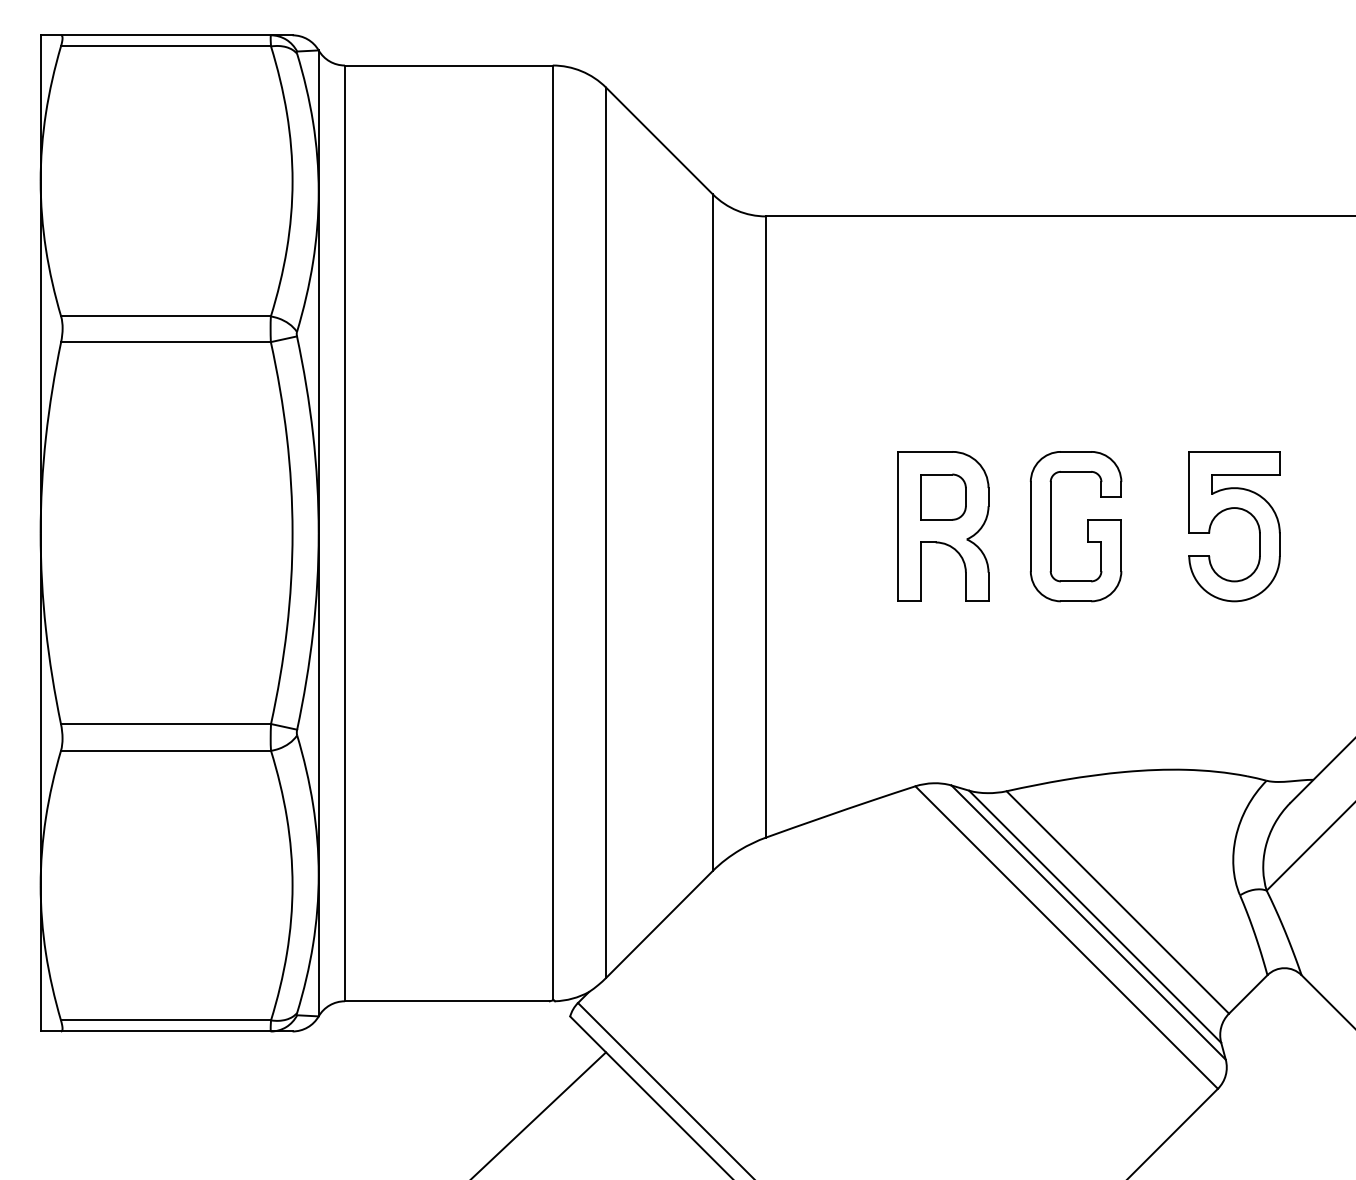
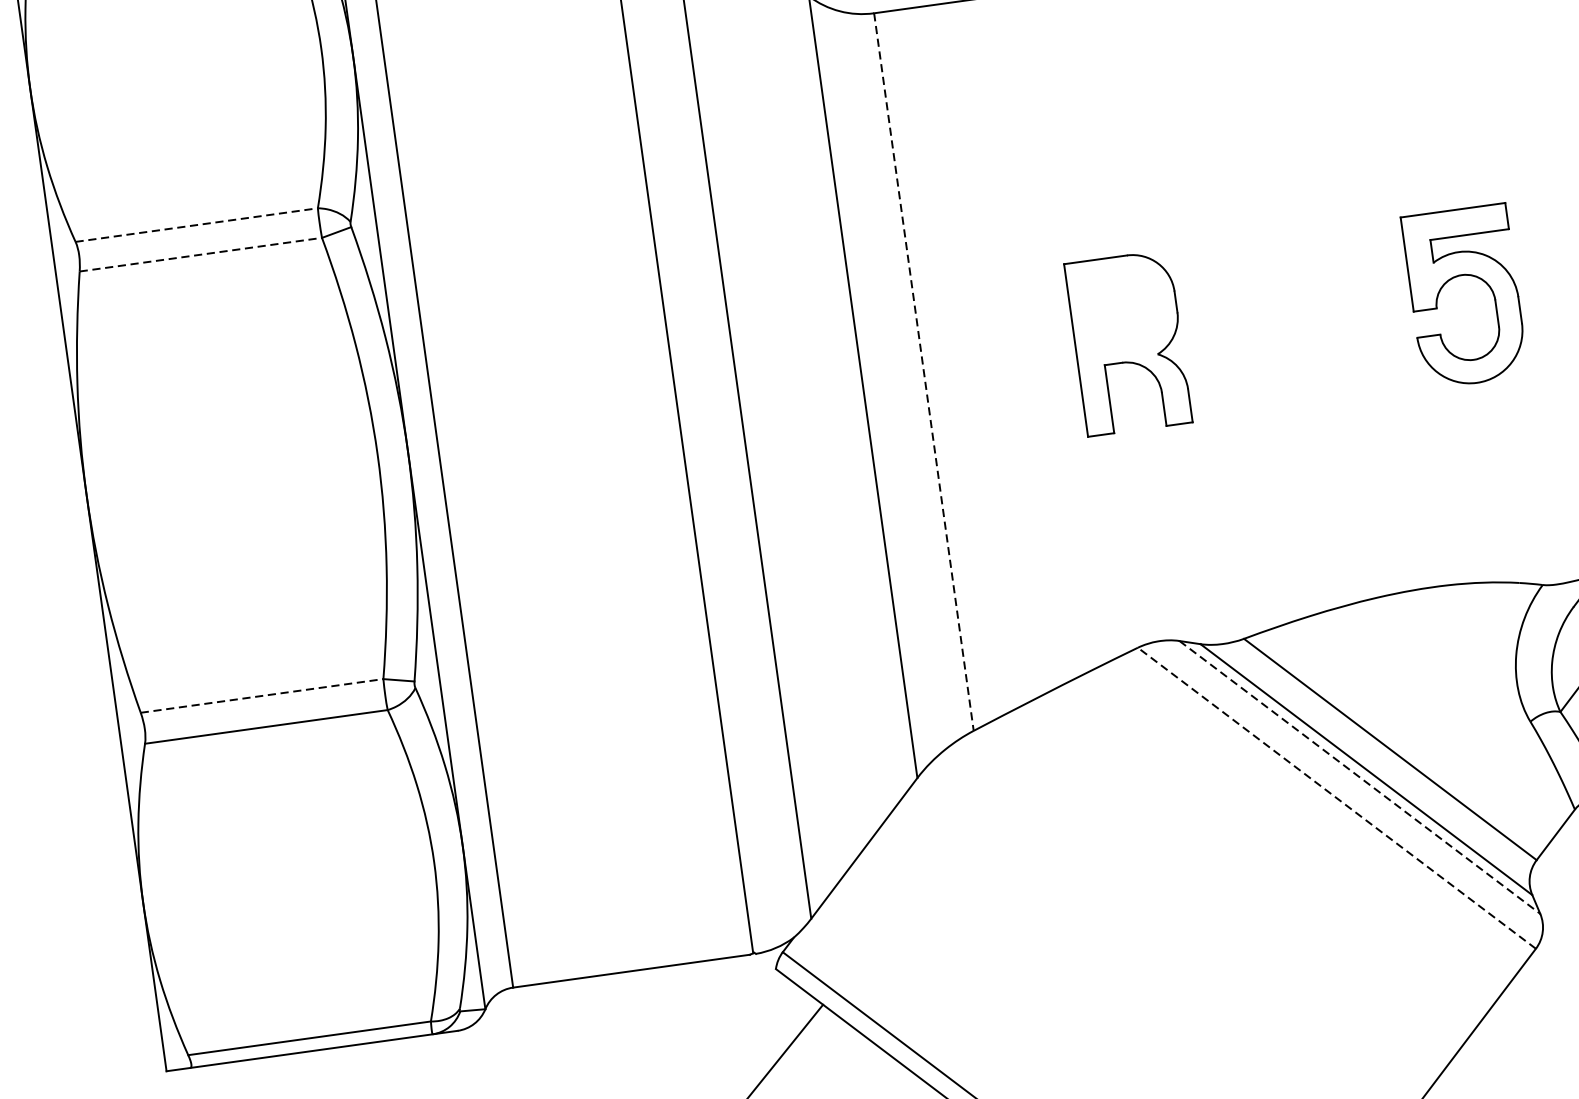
line: (166, 316) -> (197, 225), solid -> dashed
line: (166, 342) -> (201, 255), solid -> dashed
part: (943, 496) -> (1123, 308), removed
line: (766, 526) -> (924, 371), solid -> dashed
part: (1087, 526) -> (1295, 320), removed
line: (166, 724) -> (262, 696), solid -> dashed
line: (1088, 922) -> (1359, 777), solid -> dashed
line: (1066, 937) -> (1336, 798), solid -> dashed

